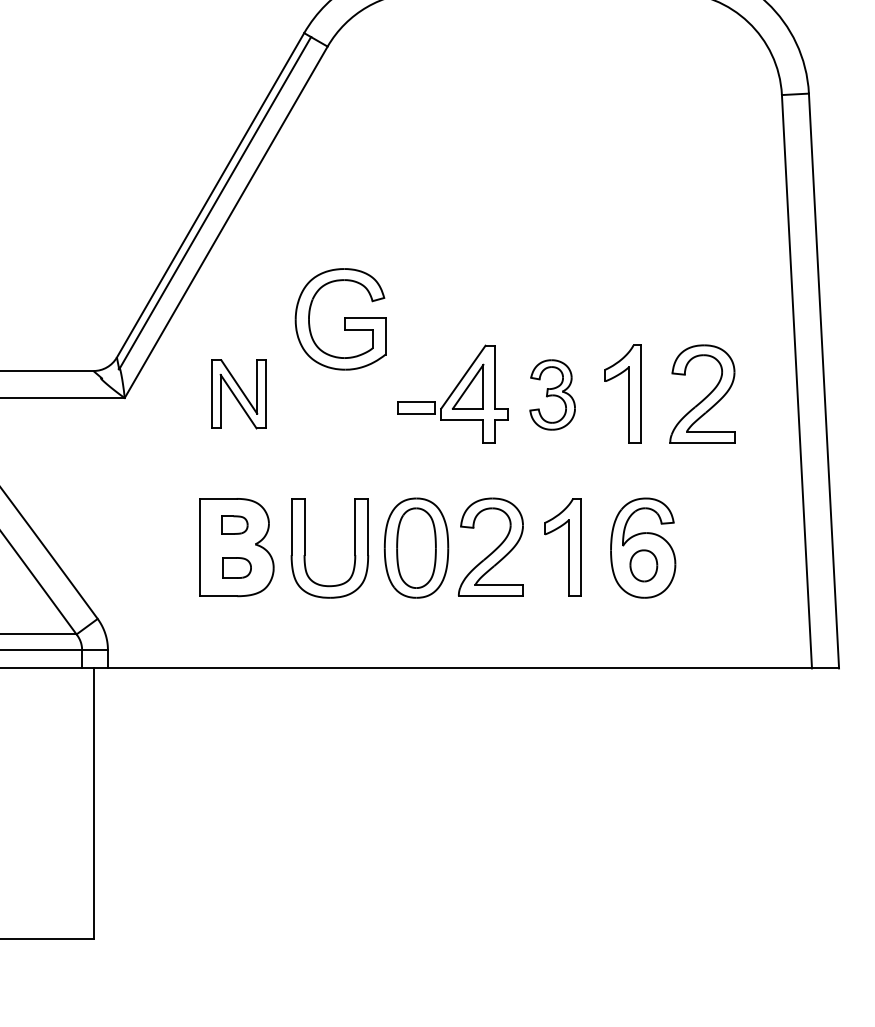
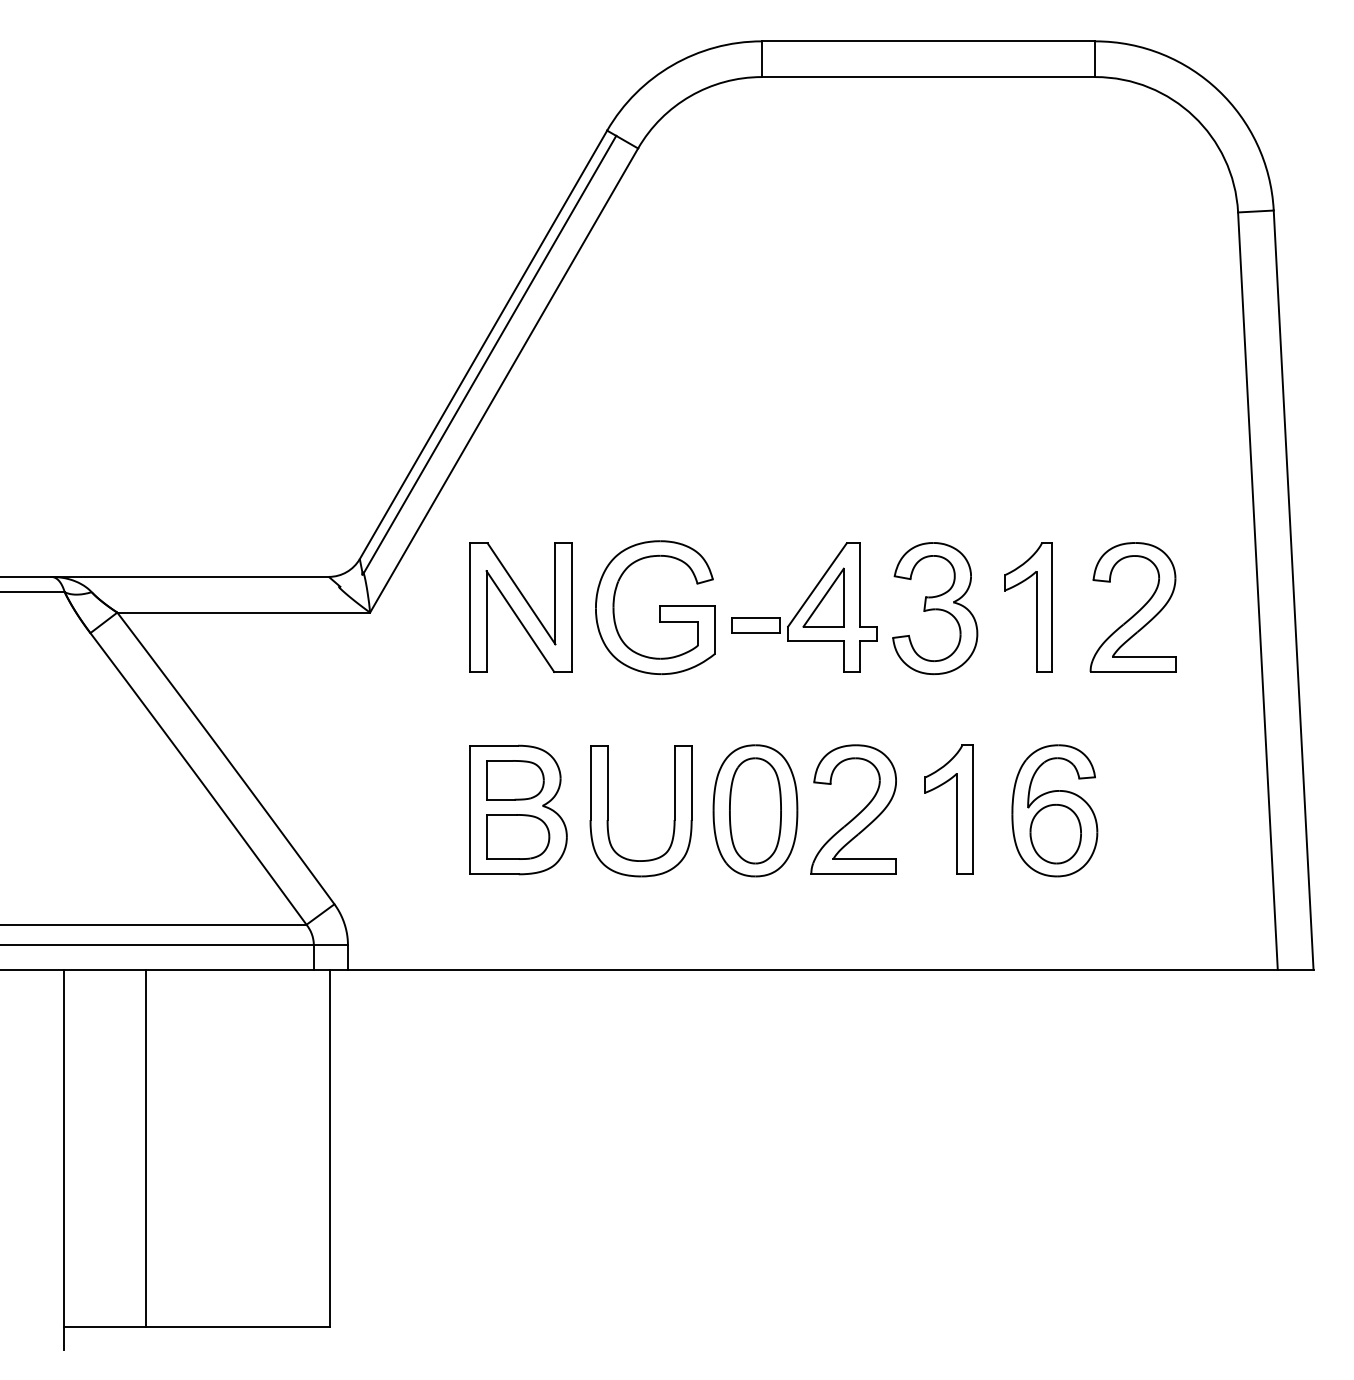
part: (340, 319) -> (655, 607), moved
part: (238, 394) -> (520, 607), size x1.43
part: (552, 394) -> (935, 608), size x1.43
part: (234, 525) -> (515, 780), size x1.67
part: (643, 566) -> (1055, 834), size x1.43
part: (237, 567) -> (518, 836), size x1.67

